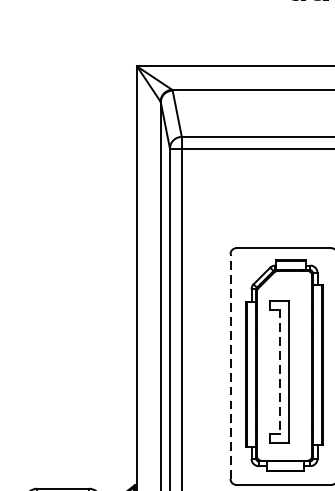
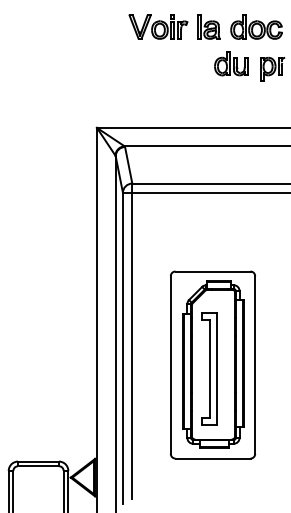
line: (230, 367) -> (170, 365), dashed -> solid
line: (279, 372) -> (209, 369), dashed -> solid

